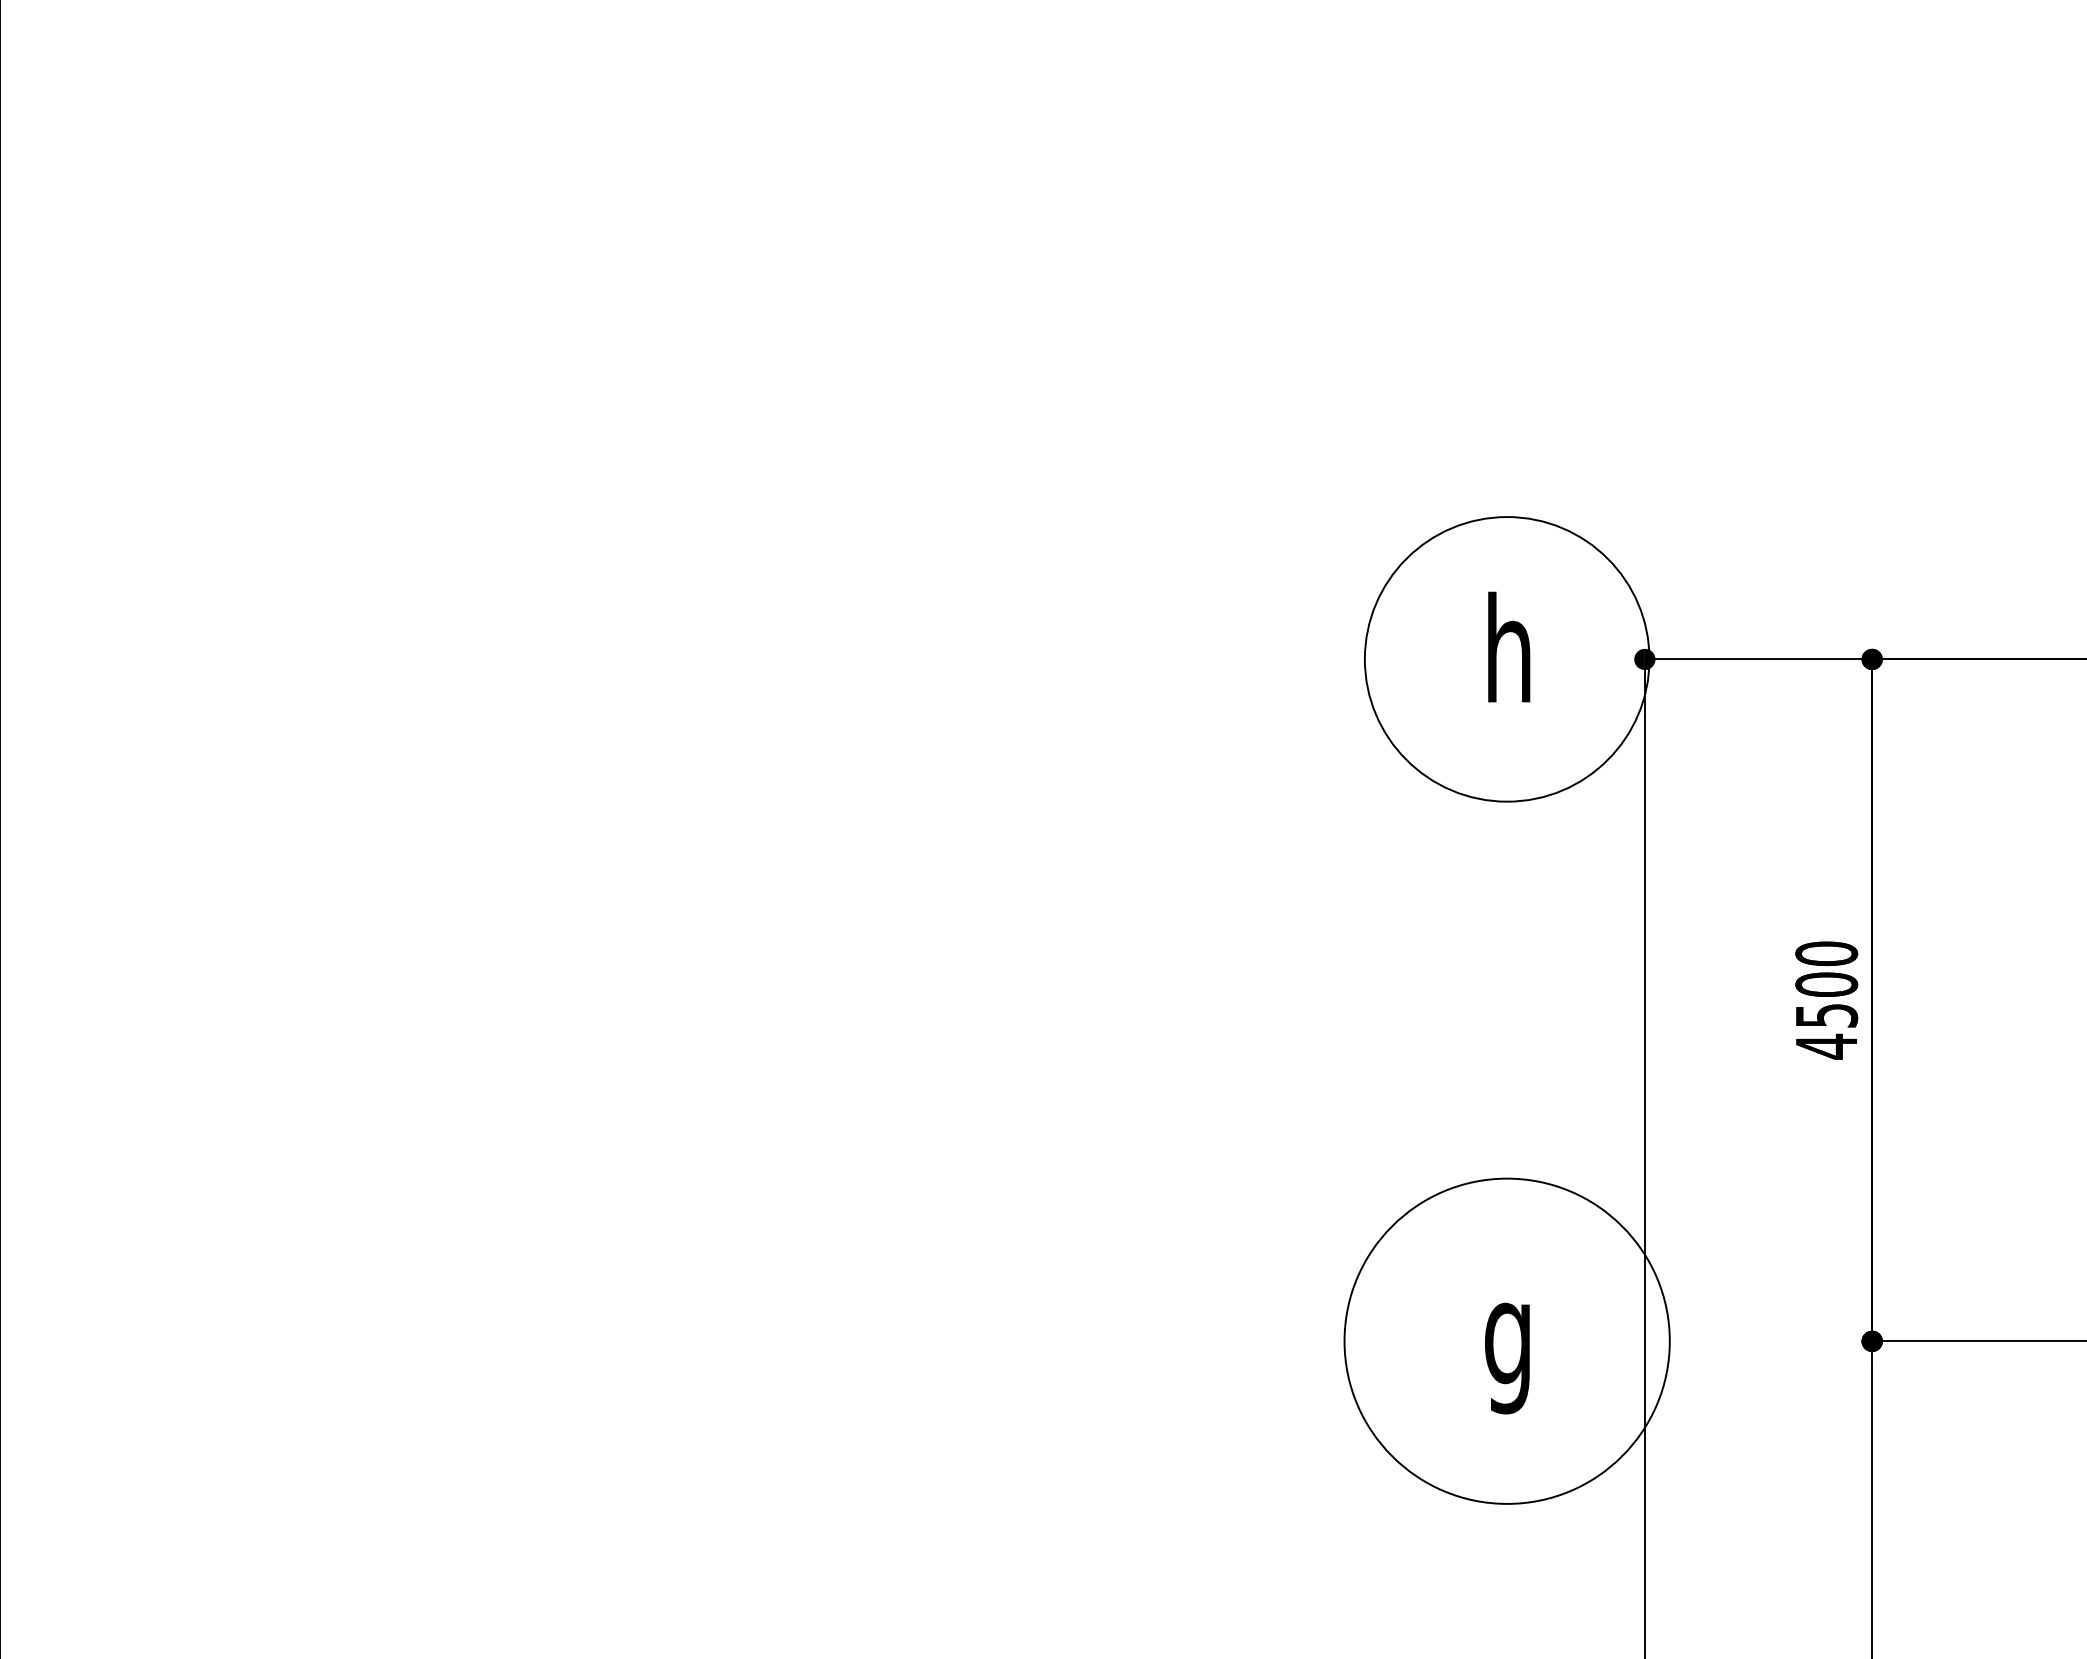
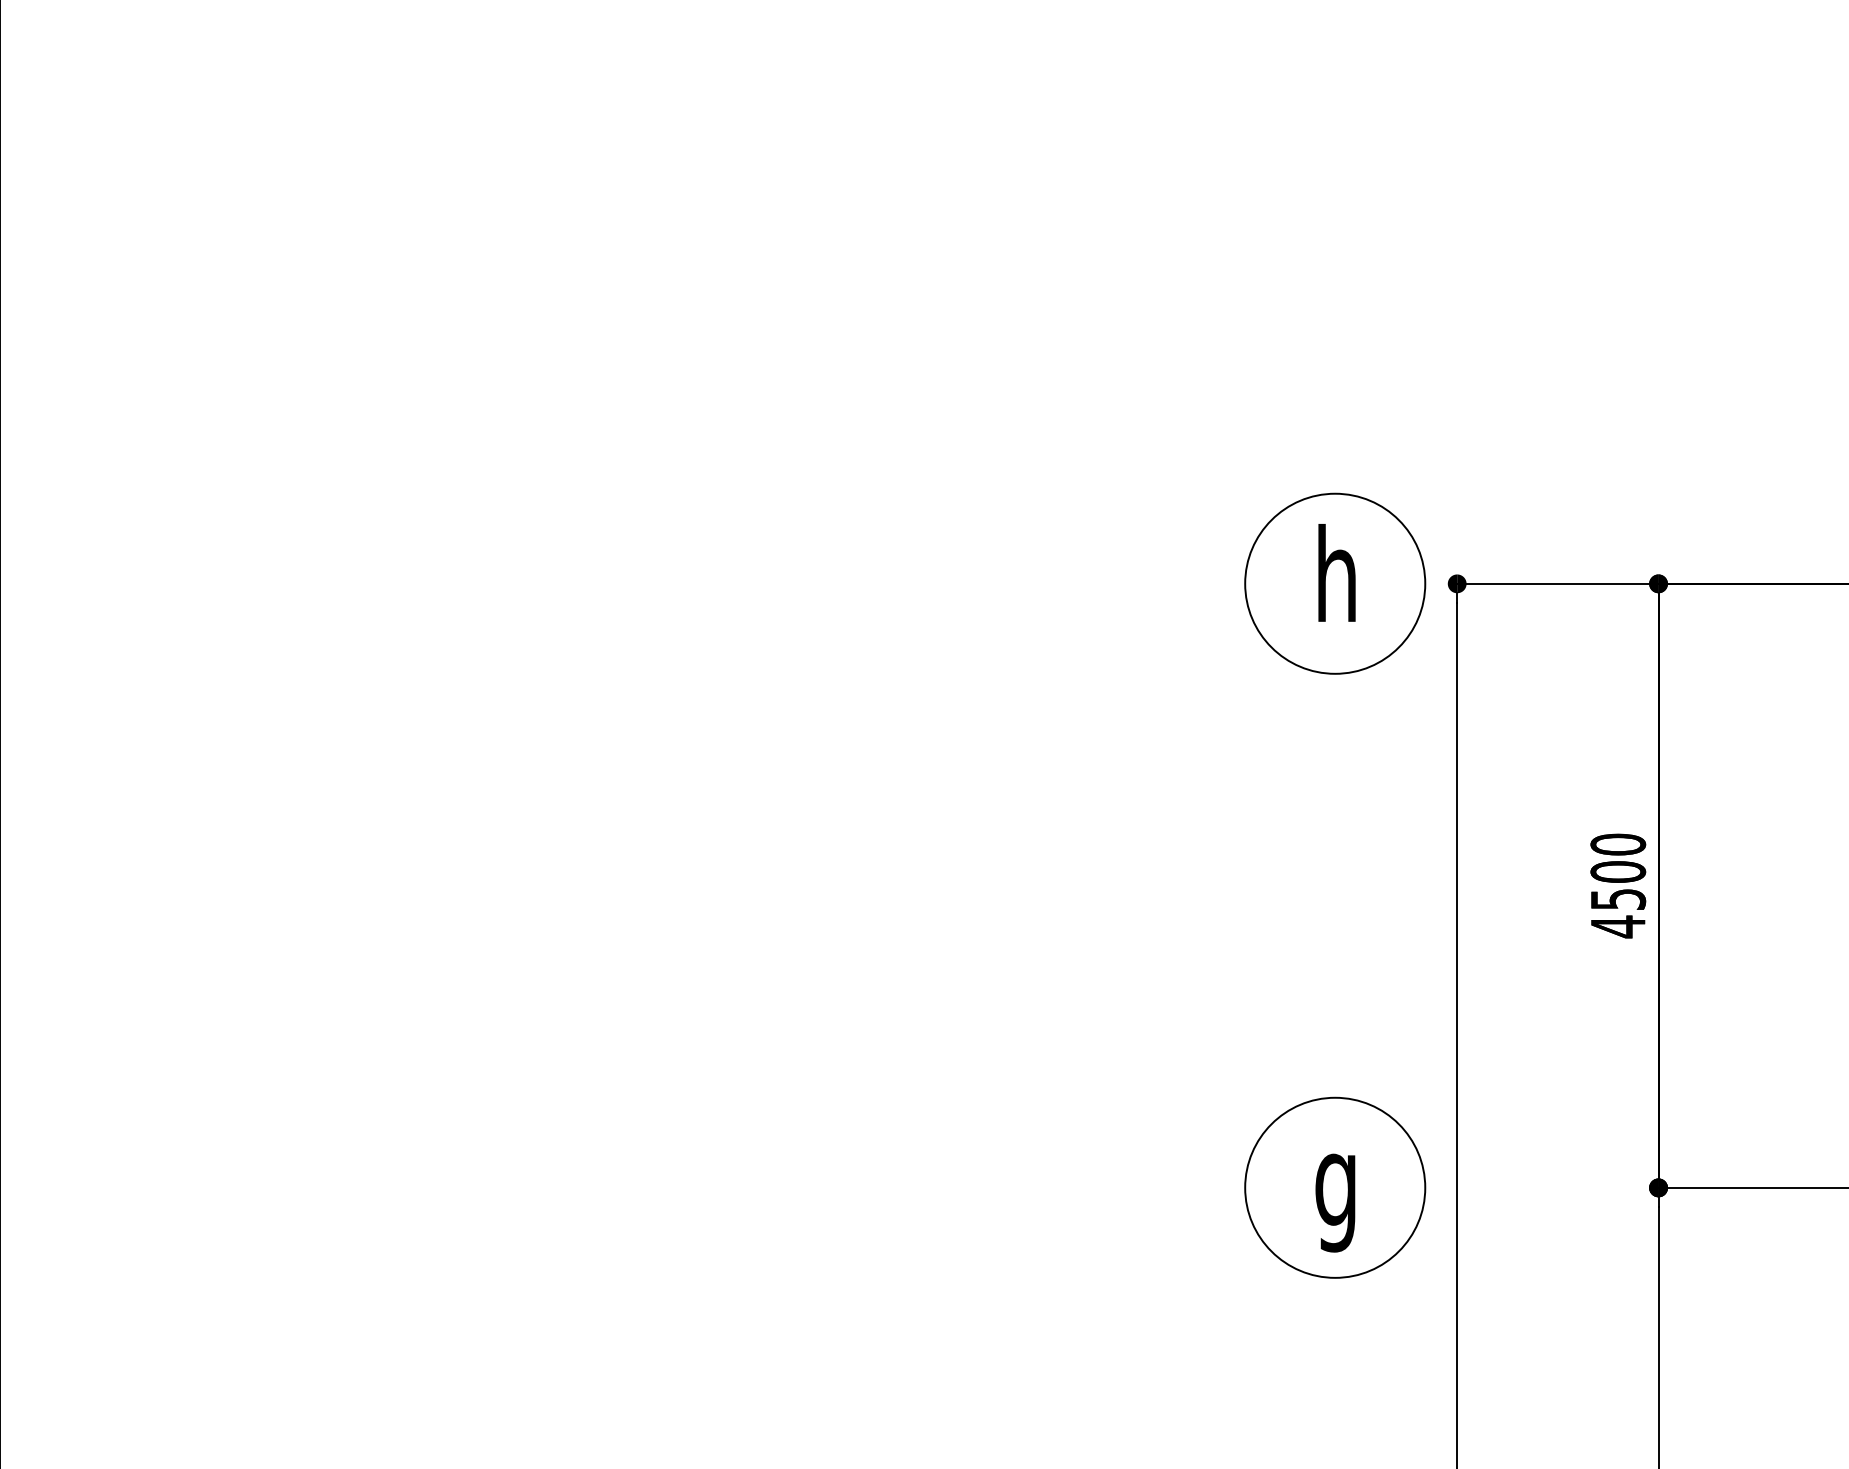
circle: (1506, 659) -> (1334, 583), size x0.71
circle: (1506, 1340) -> (1334, 1187), size x0.62

